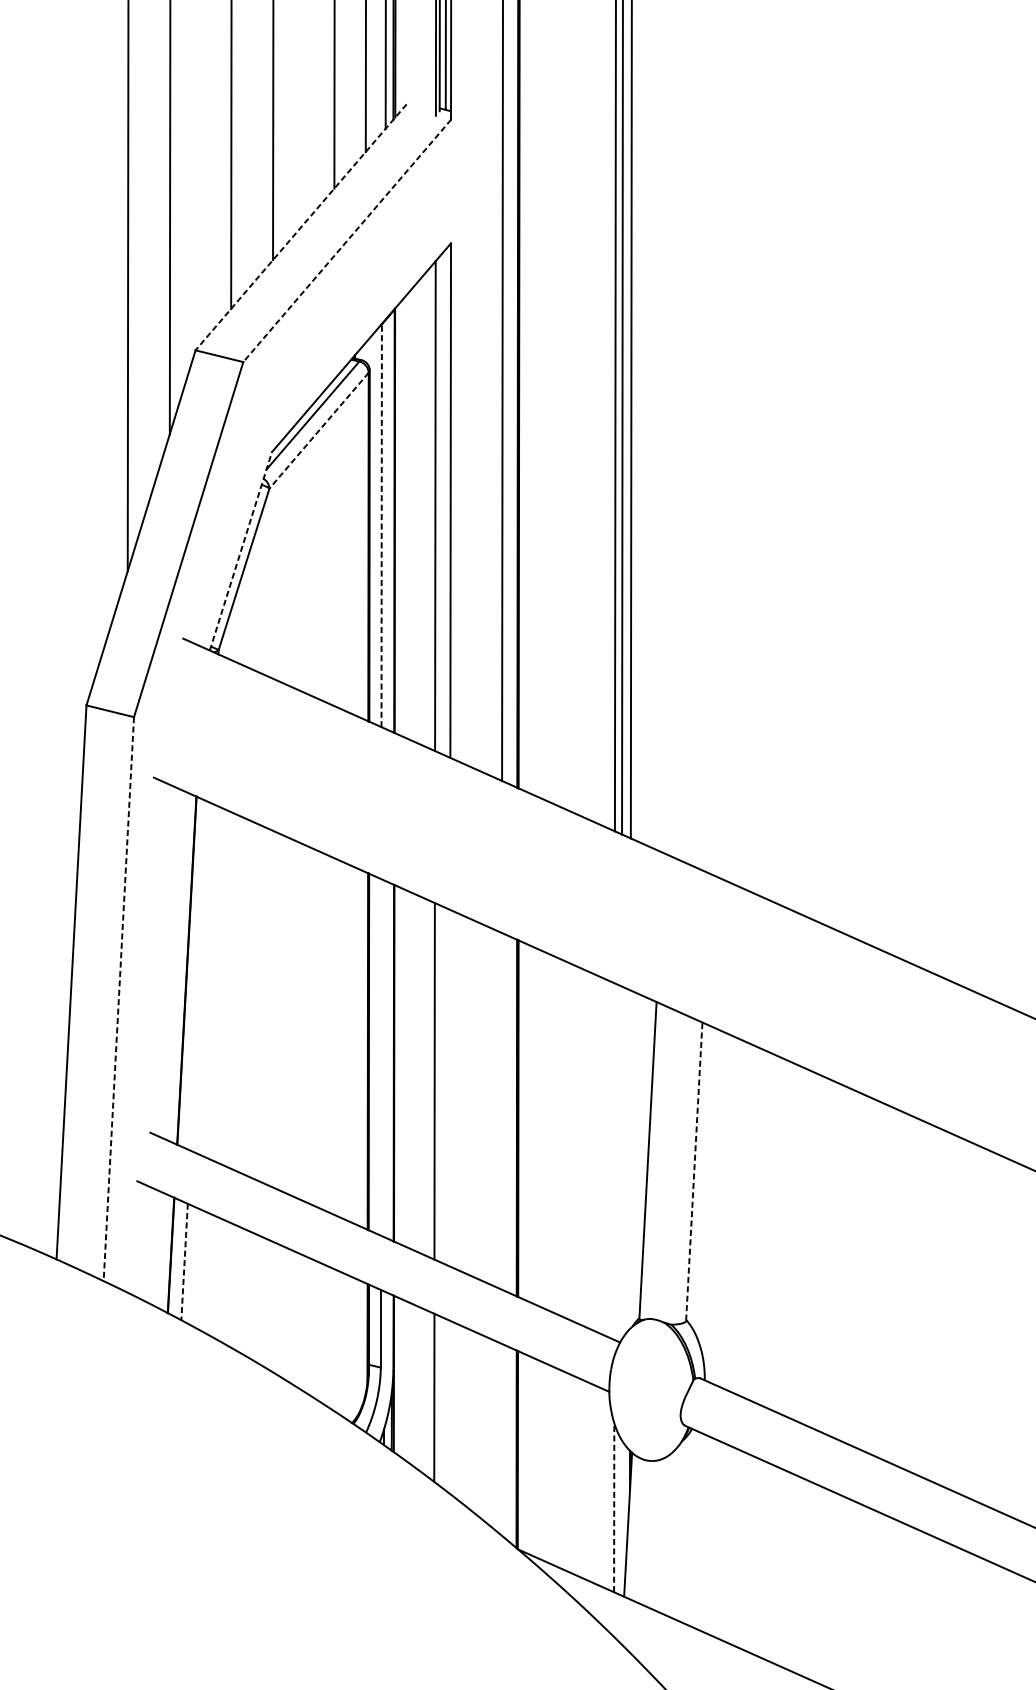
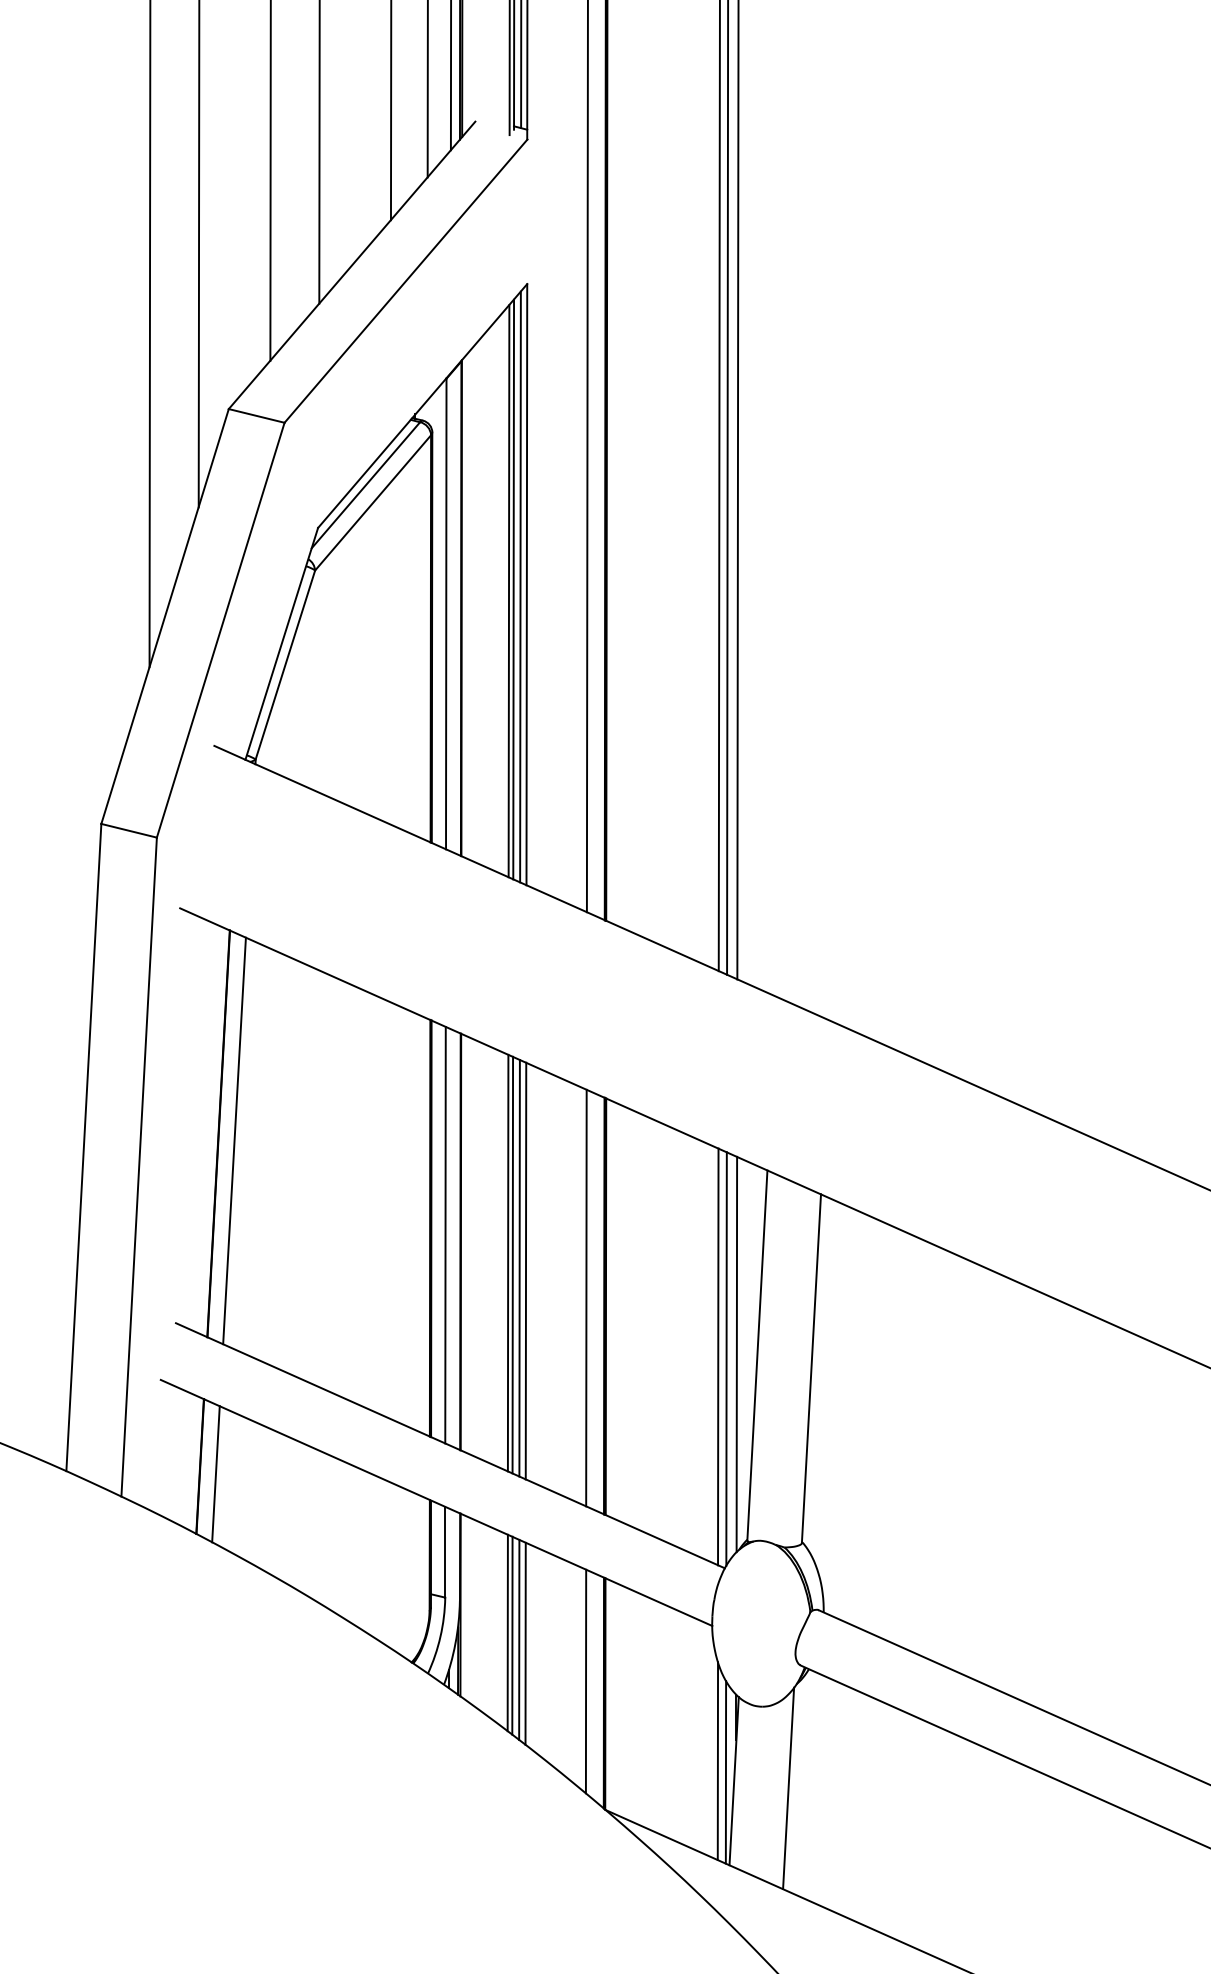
line: (300, 227) -> (351, 265), dashed -> solid
line: (347, 241) -> (406, 281), dashed -> solid
line: (318, 431) -> (372, 503), dashed -> solid
line: (445, 502) -> (520, 586), added
line: (439, 504) -> (513, 589), added
line: (381, 525) -> (446, 613), dashed -> solid
line: (240, 550) -> (281, 643), dashed -> solid
line: (200, 976) -> (234, 1140), added
line: (119, 999) -> (139, 1167), dashed -> solid
line: (381, 1056) -> (445, 1234), added
line: (438, 1082) -> (512, 1264), added
line: (444, 1085) -> (519, 1267), added
line: (449, 1087) -> (525, 1270), added
line: (501, 1110) -> (586, 1297), added
line: (630, 1159) -> (736, 1354), added
line: (614, 1161) -> (718, 1356), added
line: (621, 1162) -> (726, 1358), added
line: (694, 1170) -> (811, 1367), dashed -> solid
line: (184, 1262) -> (215, 1474), dashed -> solid
line: (438, 1400) -> (512, 1635), added
line: (444, 1403) -> (519, 1639), added
line: (449, 1406) -> (525, 1643), added
line: (500, 1439) -> (585, 1681), added
line: (613, 1507) -> (717, 1761), dashed -> solid
line: (620, 1517) -> (725, 1772), added
line: (674, 1530) -> (788, 1787), added

